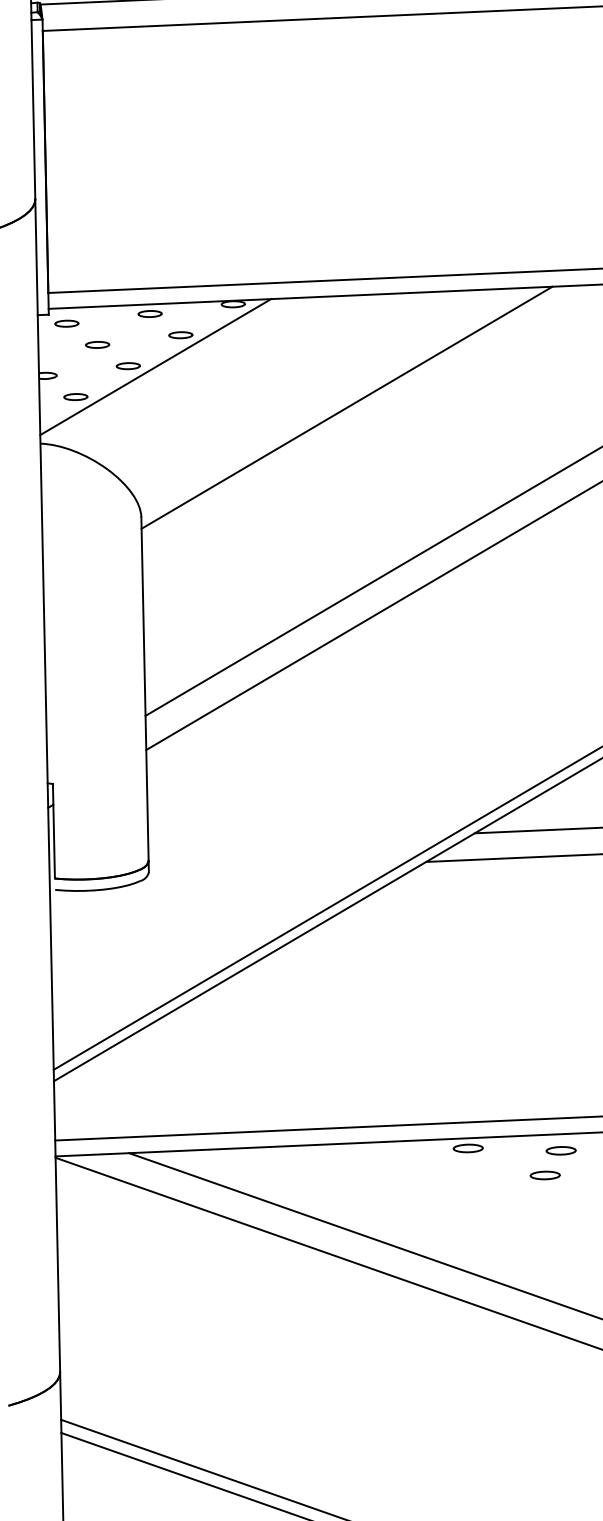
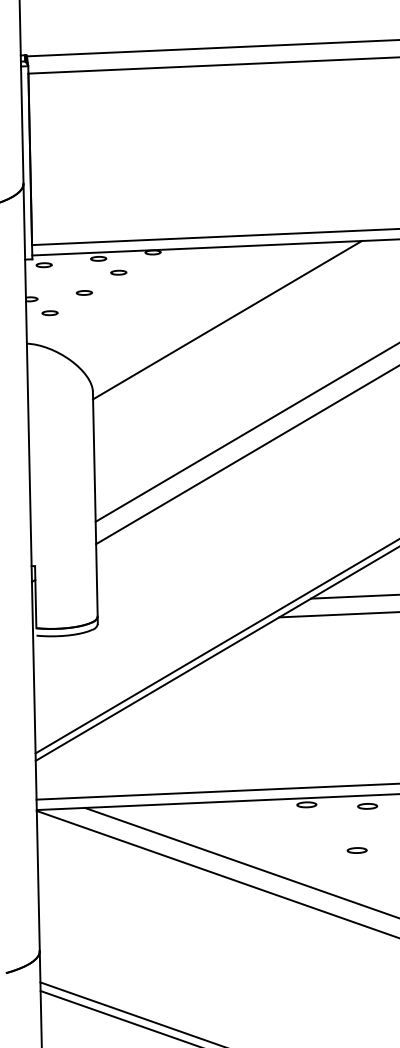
part: (96, 344) -> (63, 278), removed
line: (154, 366) -> (101, 293), removed
part: (544, 1175) -> (356, 850), moved

